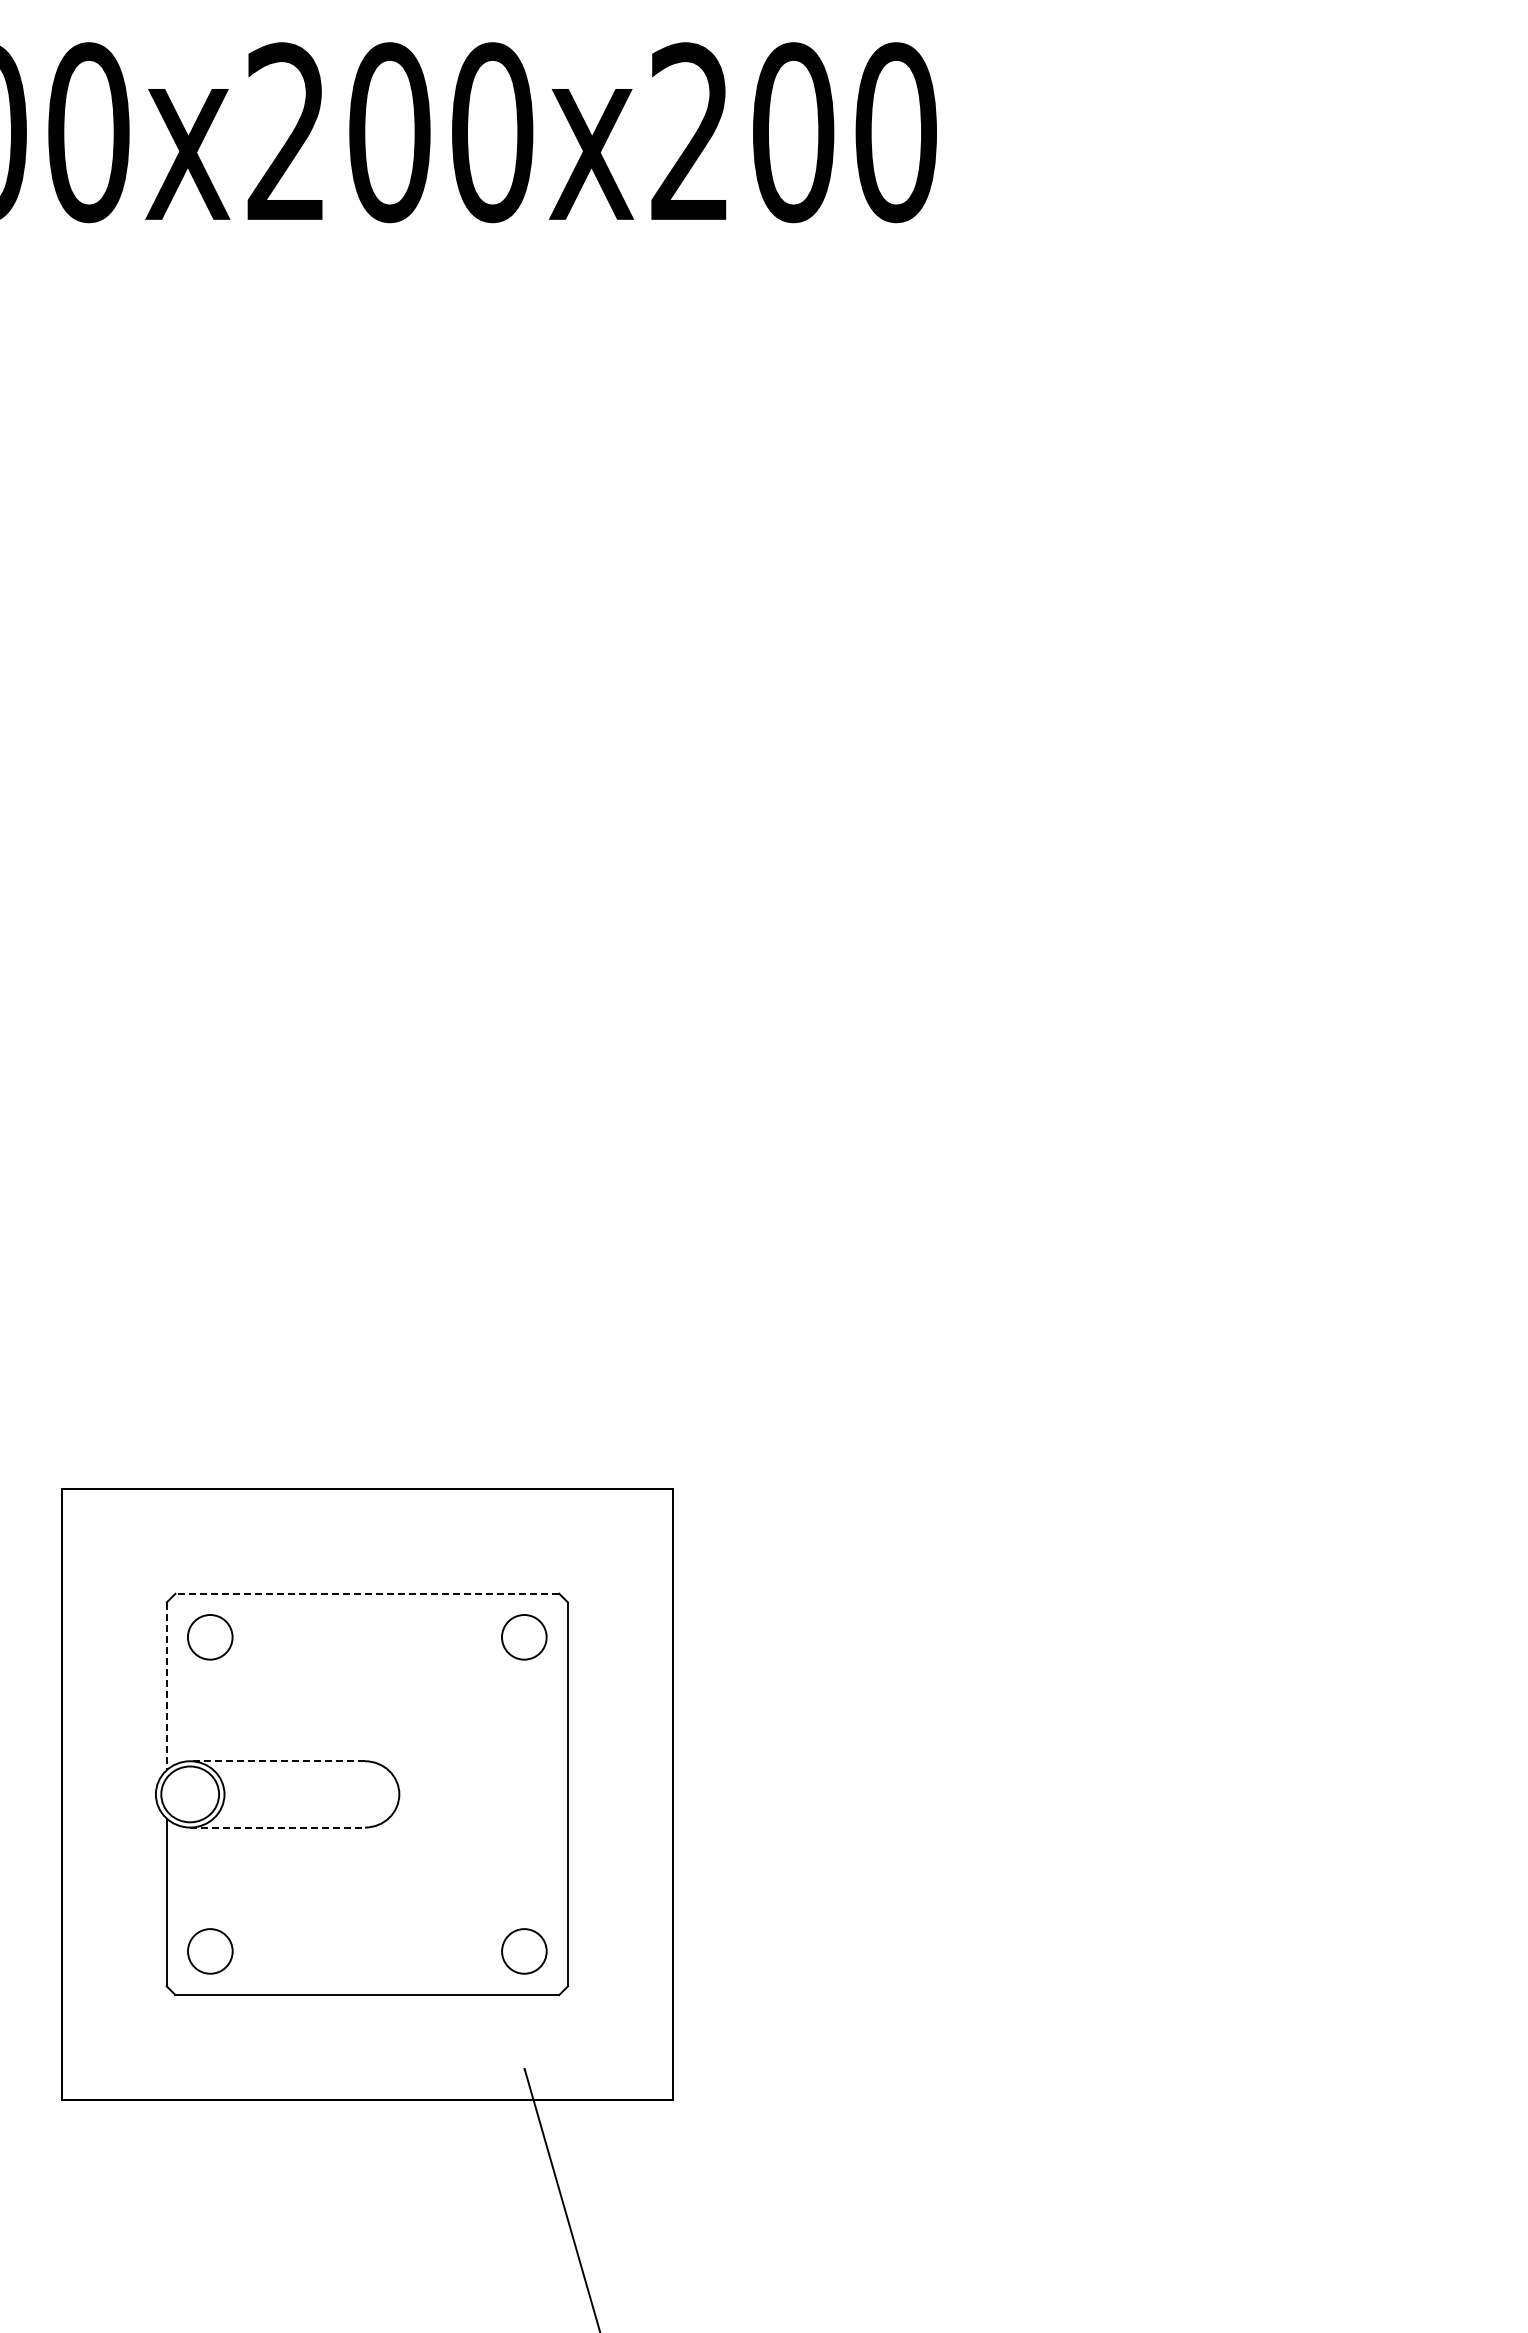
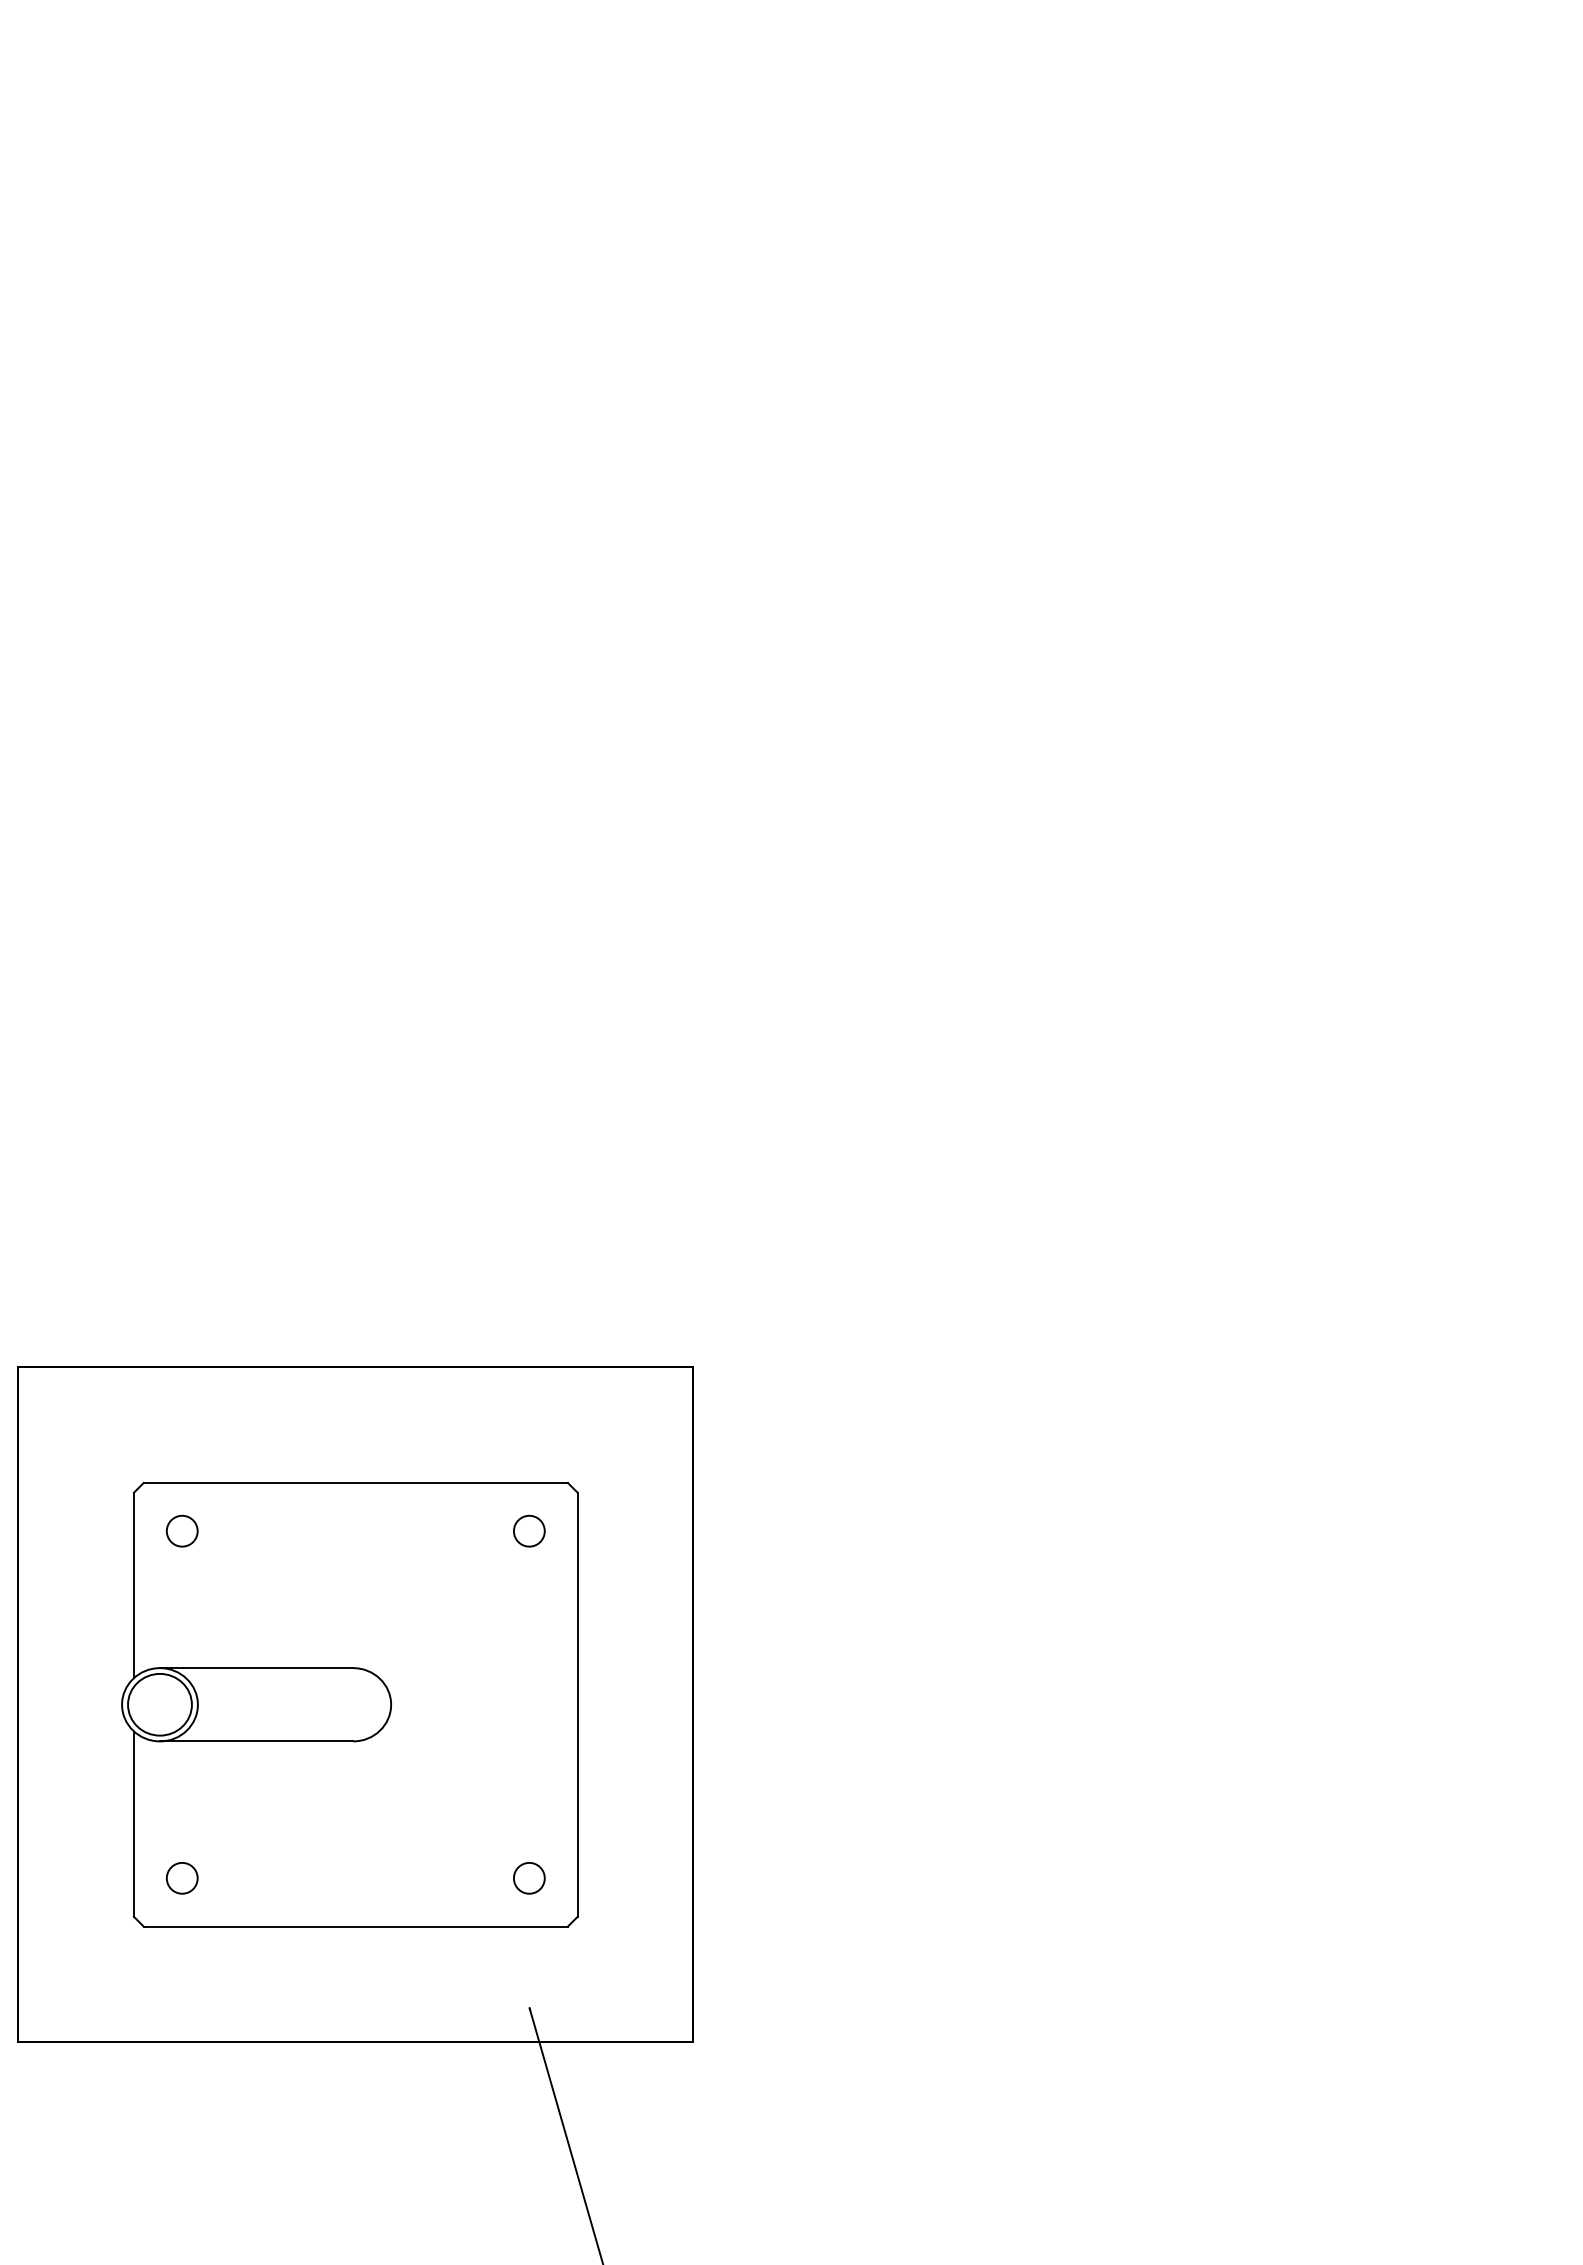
line: (367, 1593) -> (355, 1482), dashed -> solid
circle: (210, 1637) -> (182, 1531), size x0.62
circle: (524, 1637) -> (529, 1531), size x0.62
line: (166, 1686) -> (133, 1585), dashed -> solid
line: (277, 1761) -> (256, 1668), dashed -> solid
line: (278, 1827) -> (257, 1741), dashed -> solid
circle: (210, 1951) -> (182, 1878), size x0.62
circle: (524, 1951) -> (529, 1878), size x0.62

